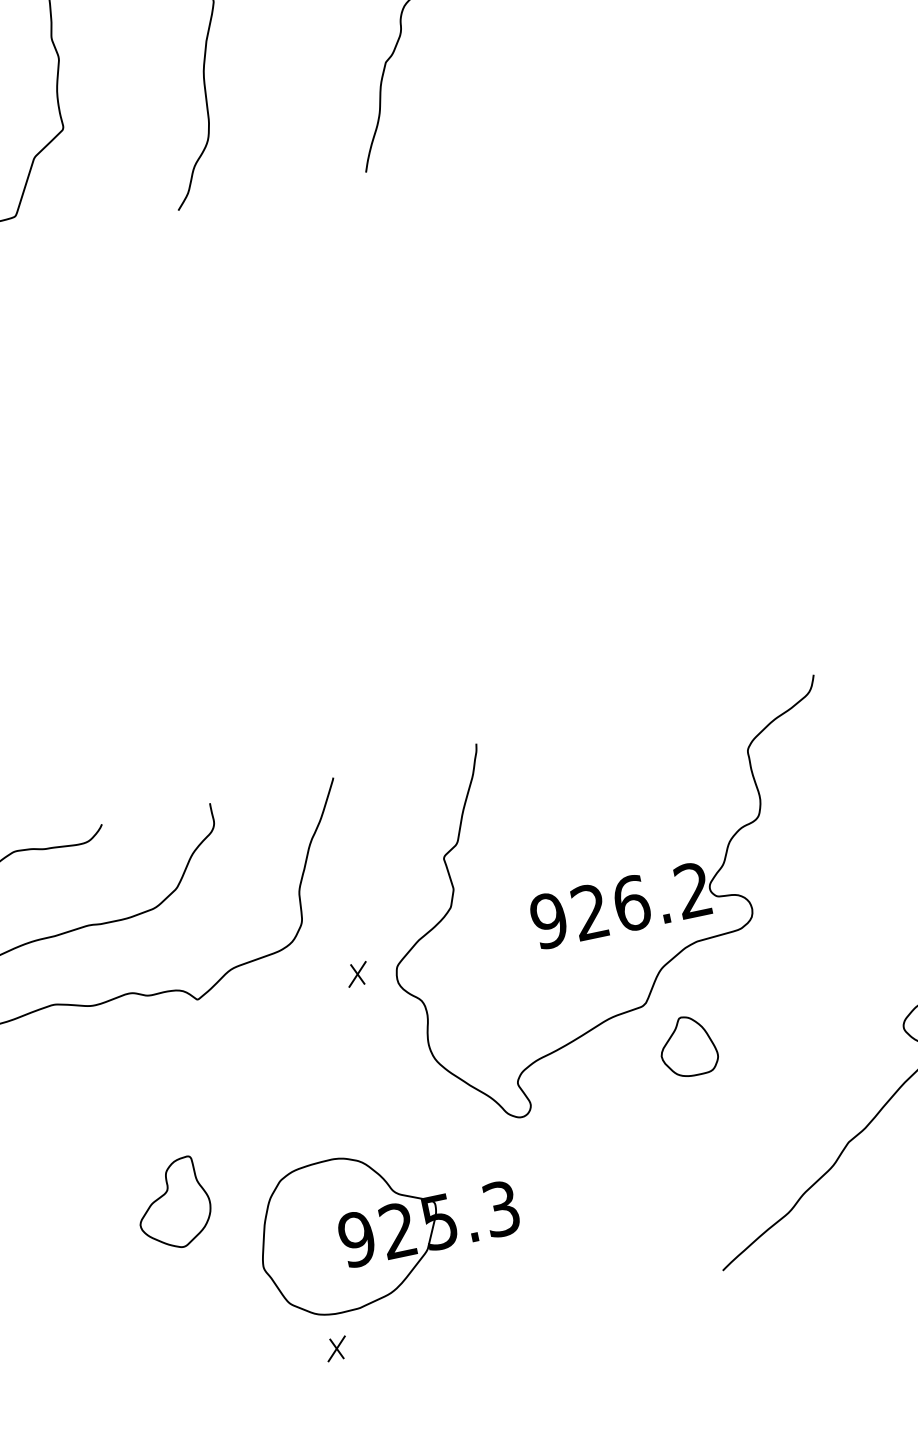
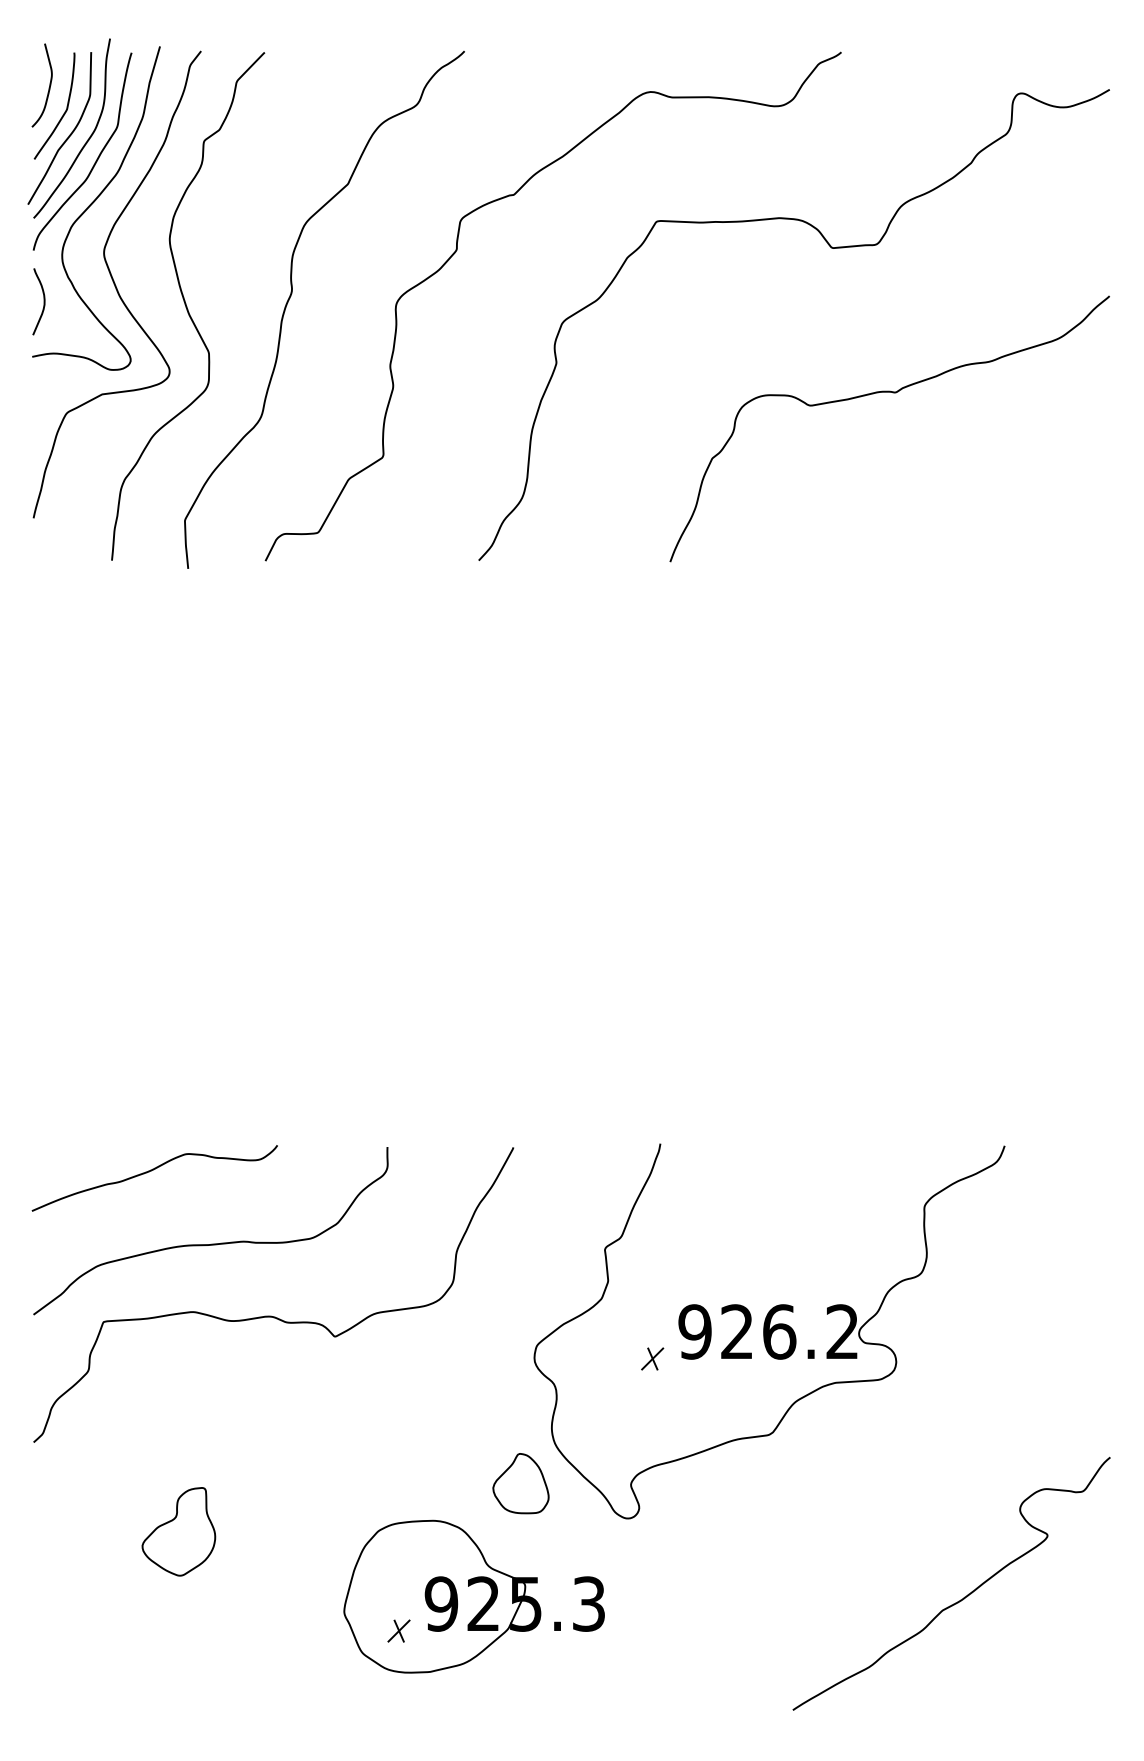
part: (357, 973) -> (652, 1358), moved
part: (687, 1046) -> (520, 1483), moved
part: (172, 1203) -> (178, 1531), moved
part: (336, 1348) -> (398, 1630), moved

